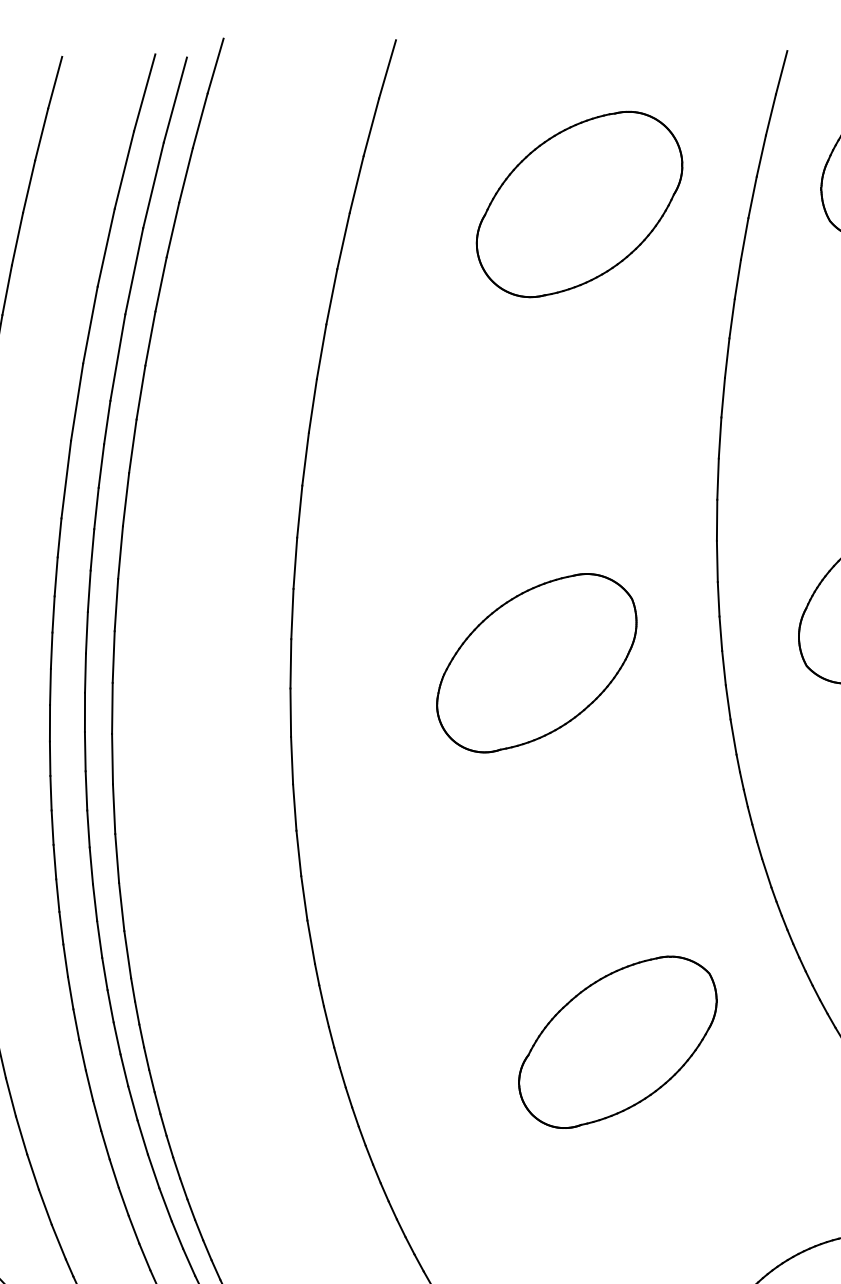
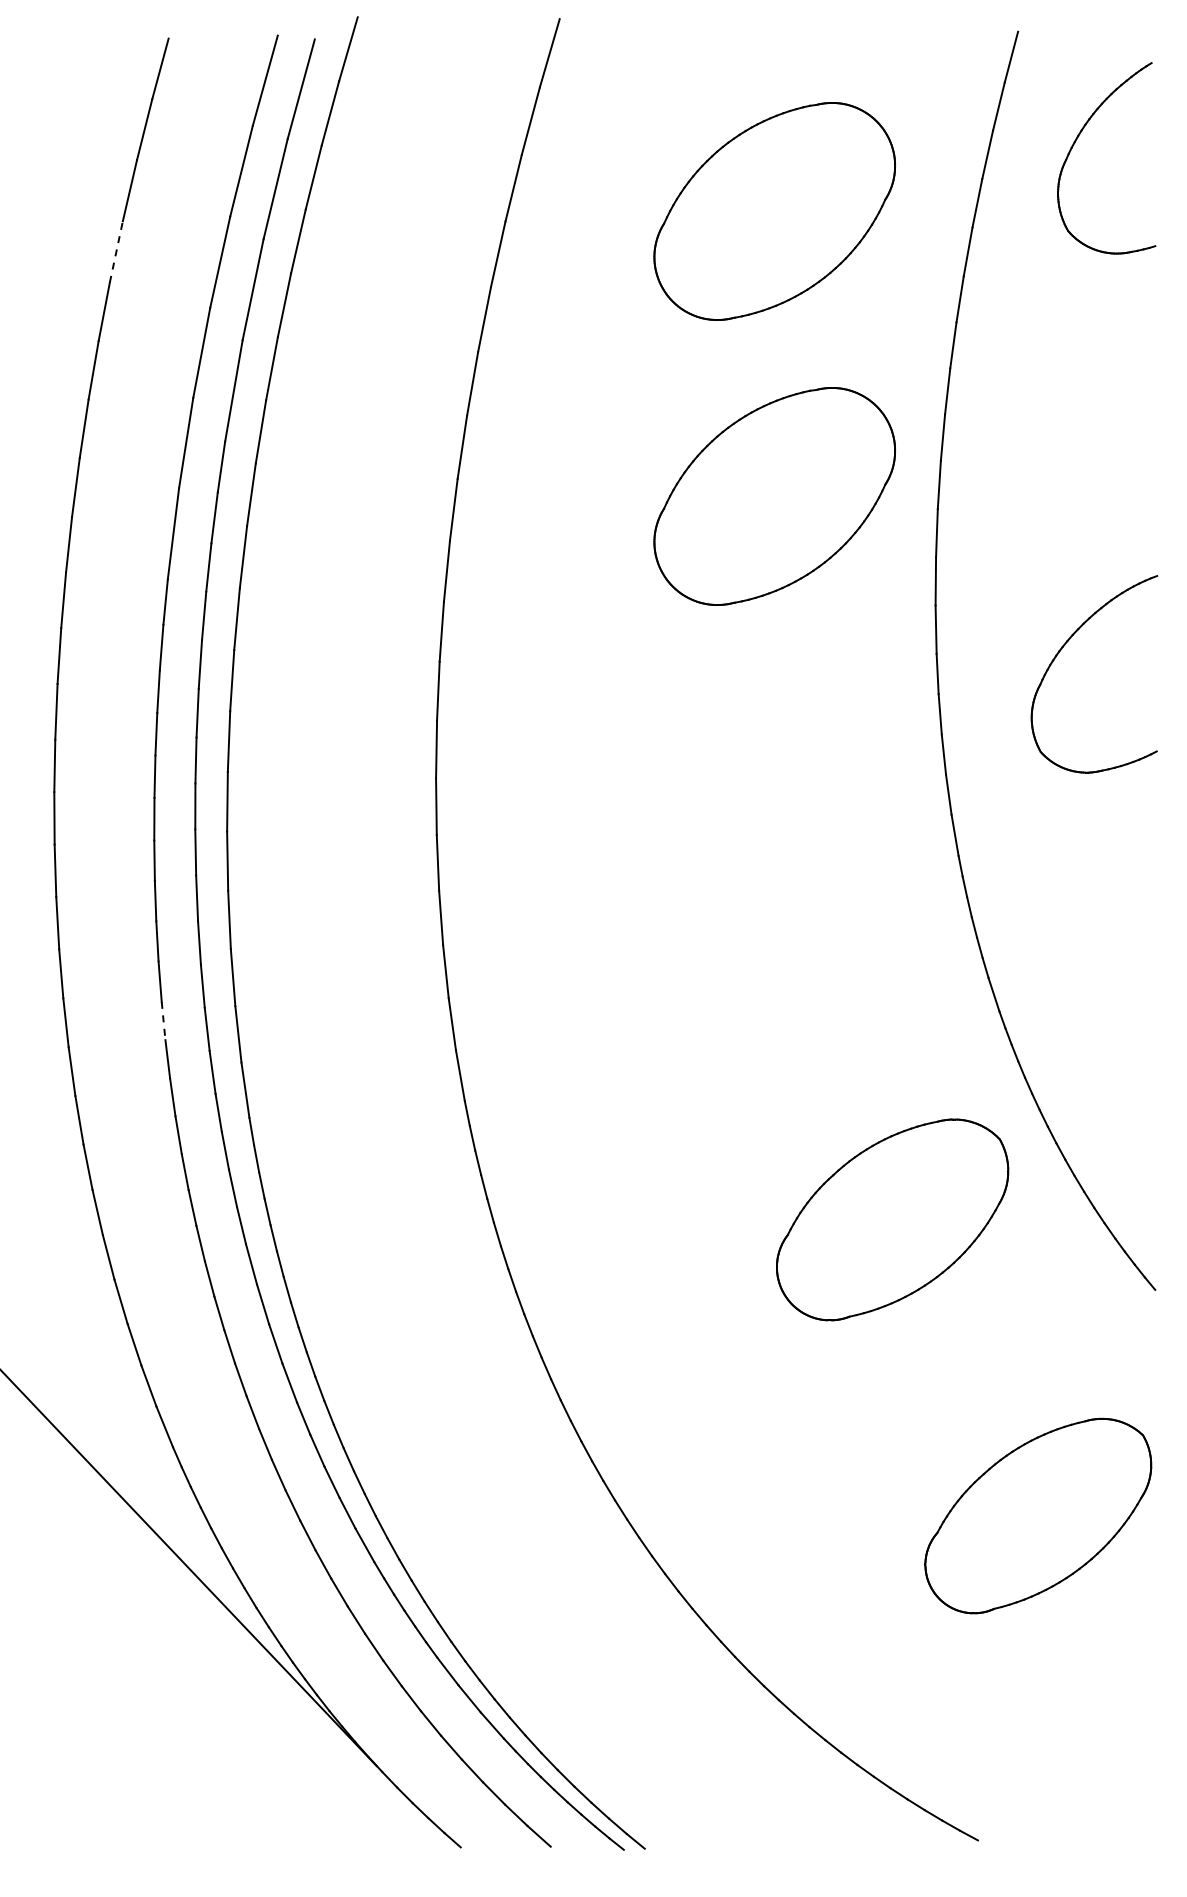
line: (17, 238) -> (116, 251), solid -> dashed
part: (579, 447) -> (774, 496), added
part: (536, 662) -> (724, 748), removed
line: (57, 896) -> (163, 1021), solid -> dashed
part: (617, 1041) -> (892, 1219), moved

